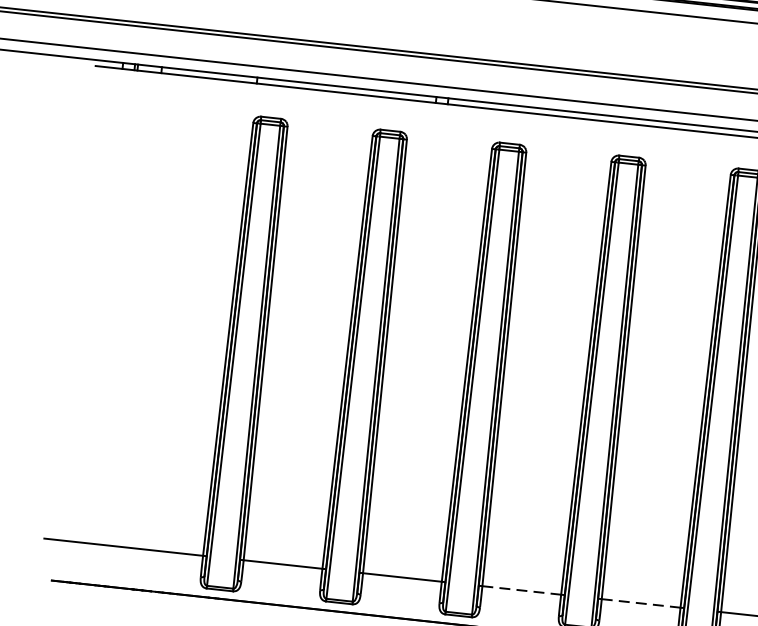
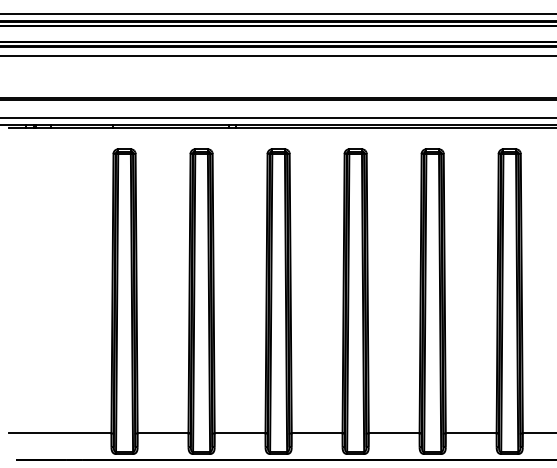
line: (522, 590) -> (317, 433), dashed -> solid
line: (641, 603) -> (394, 433), dashed -> solid

